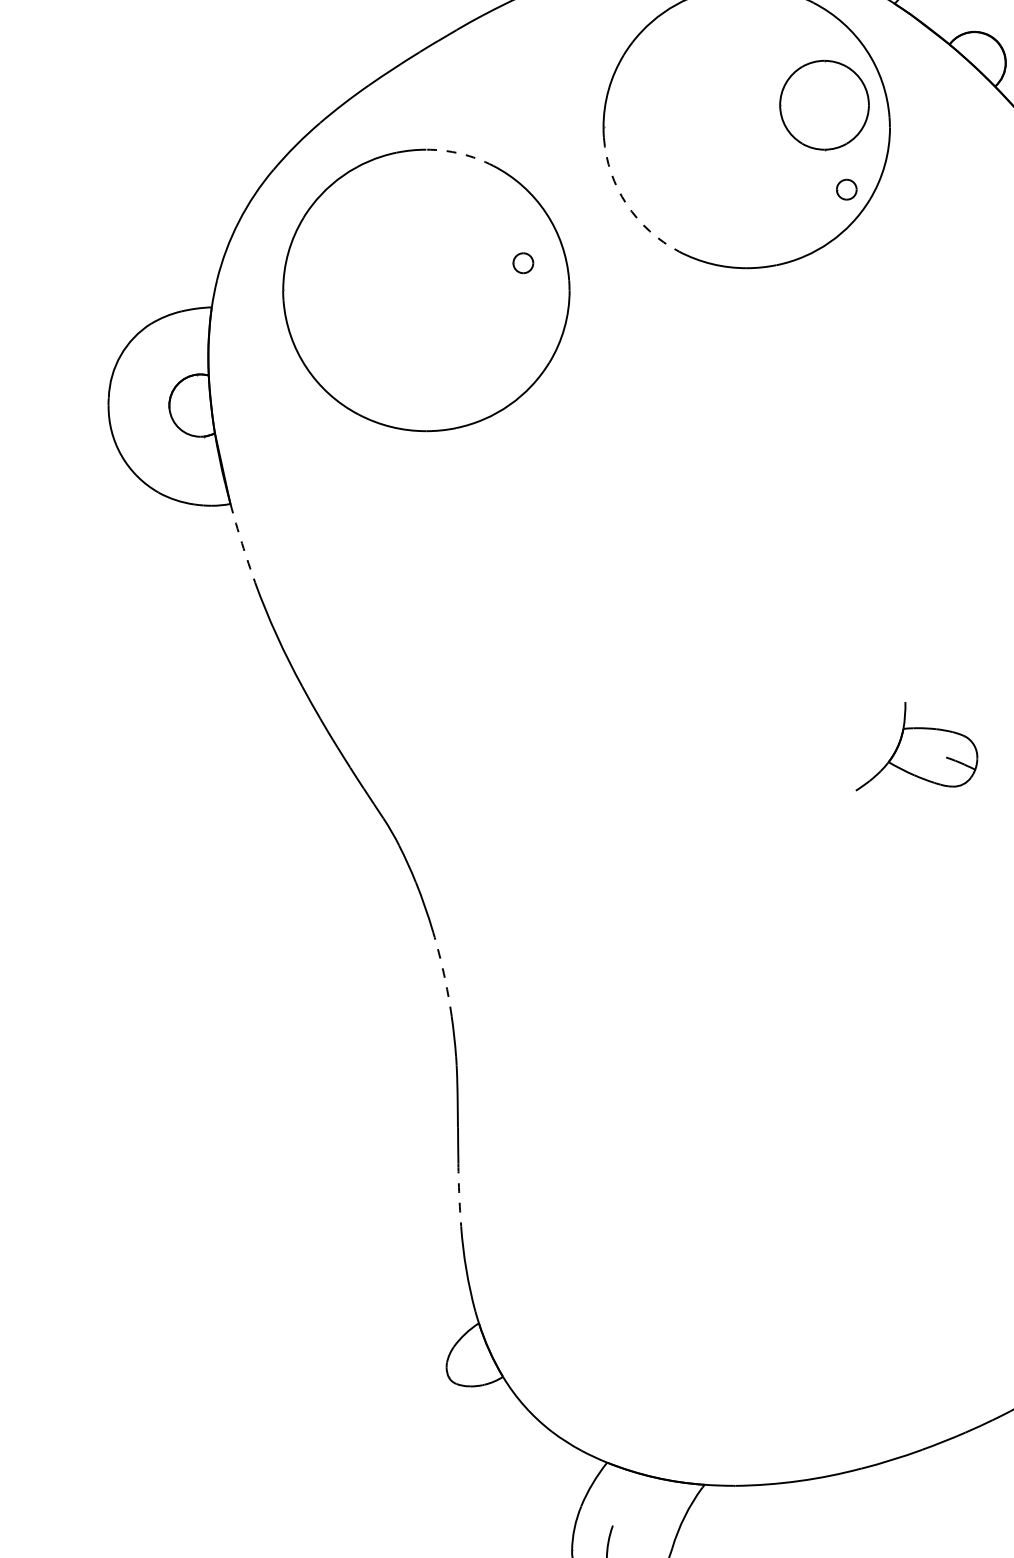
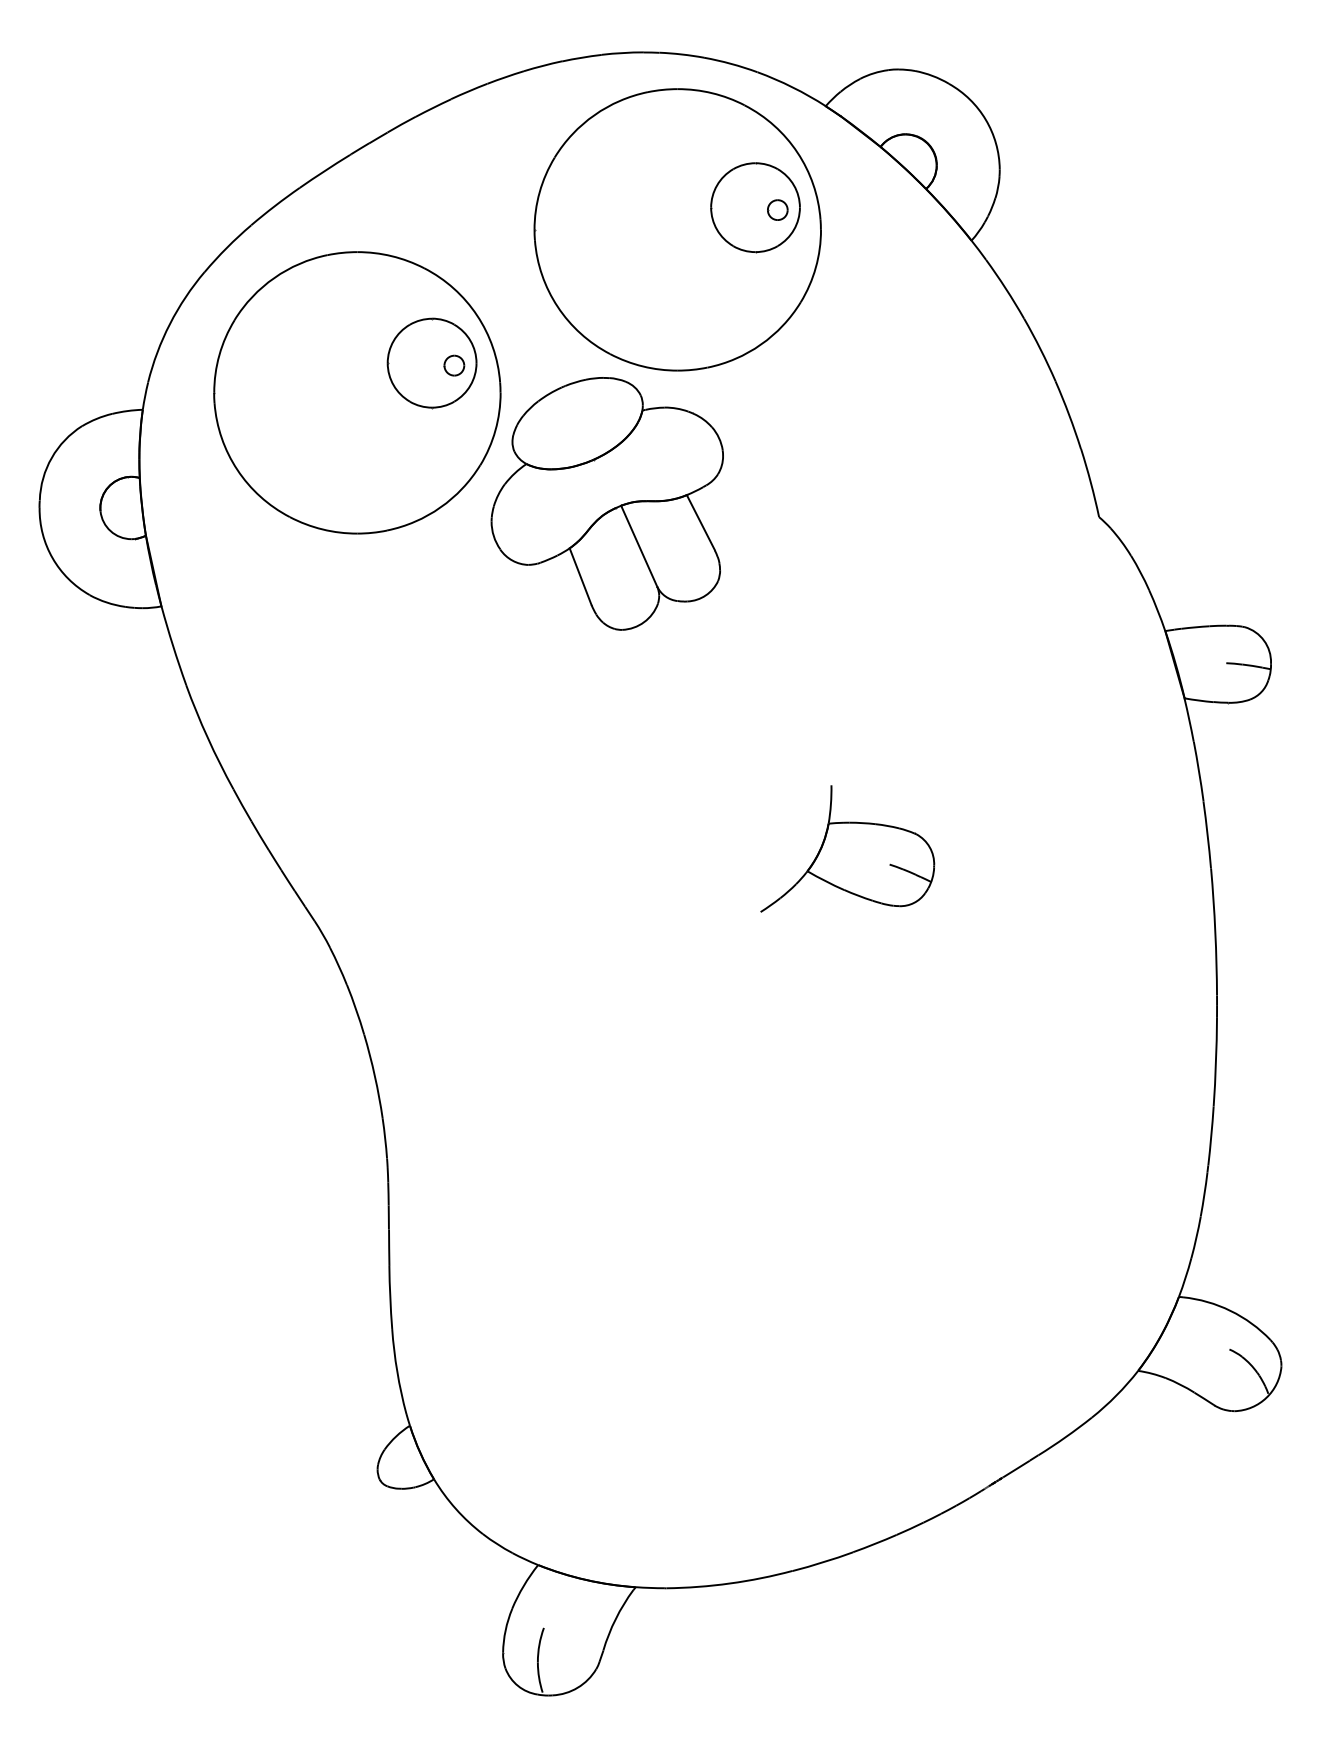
arc: (460, 154) -> (391, 256), dashed -> solid
part: (846, 189) -> (777, 209), moved
arc: (626, 204) -> (557, 306), dashed -> solid
part: (500, 261) -> (431, 363), added
part: (675, 401) -> (606, 503), added
arc: (242, 543) -> (173, 645), dashed -> solid
part: (916, 746) -> (847, 848), size x1.43
arc: (443, 974) -> (374, 1076), dashed -> solid
arc: (459, 1195) -> (390, 1297), dashed -> solid

